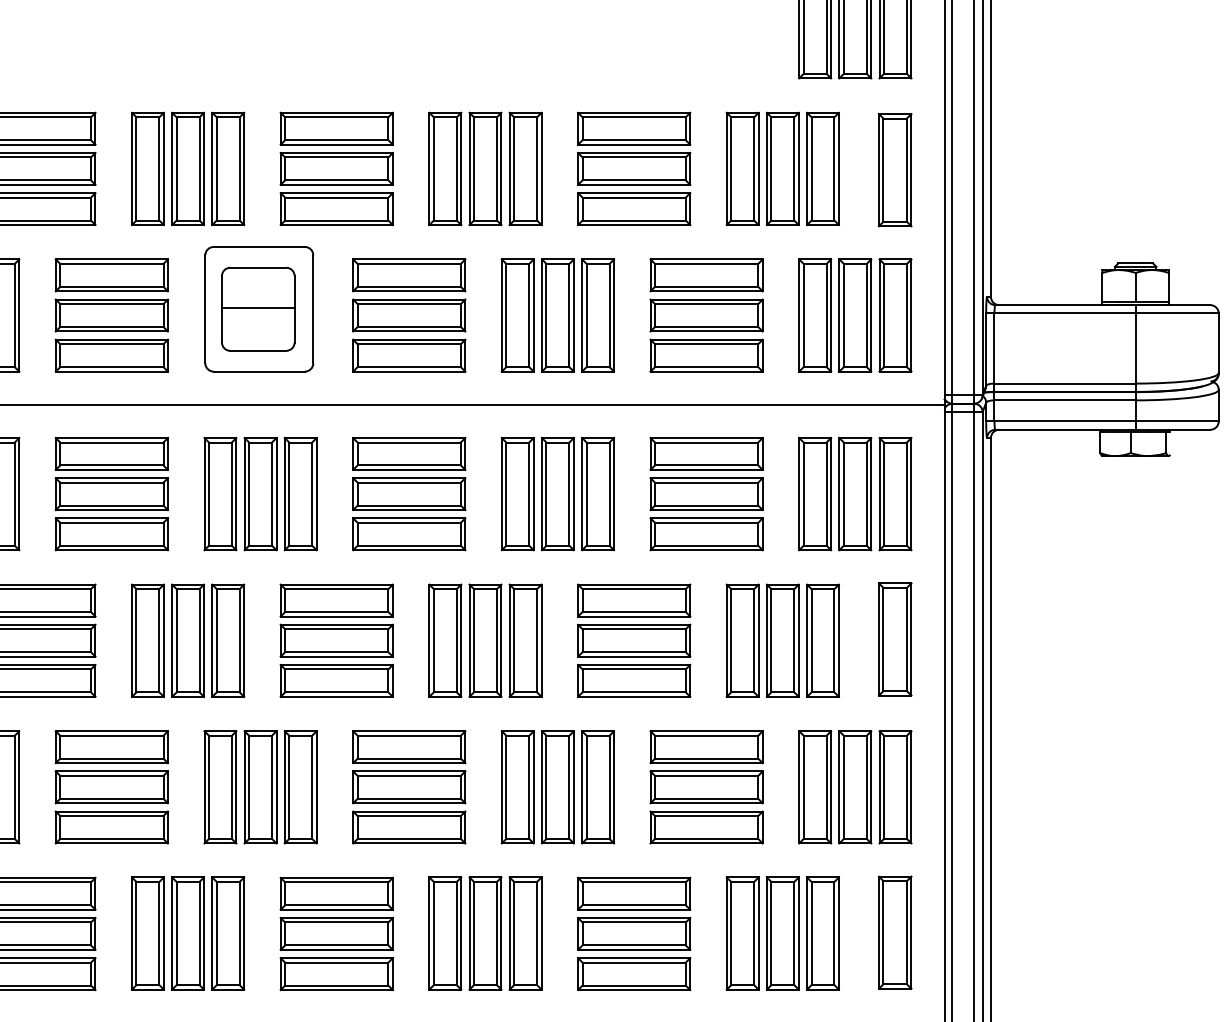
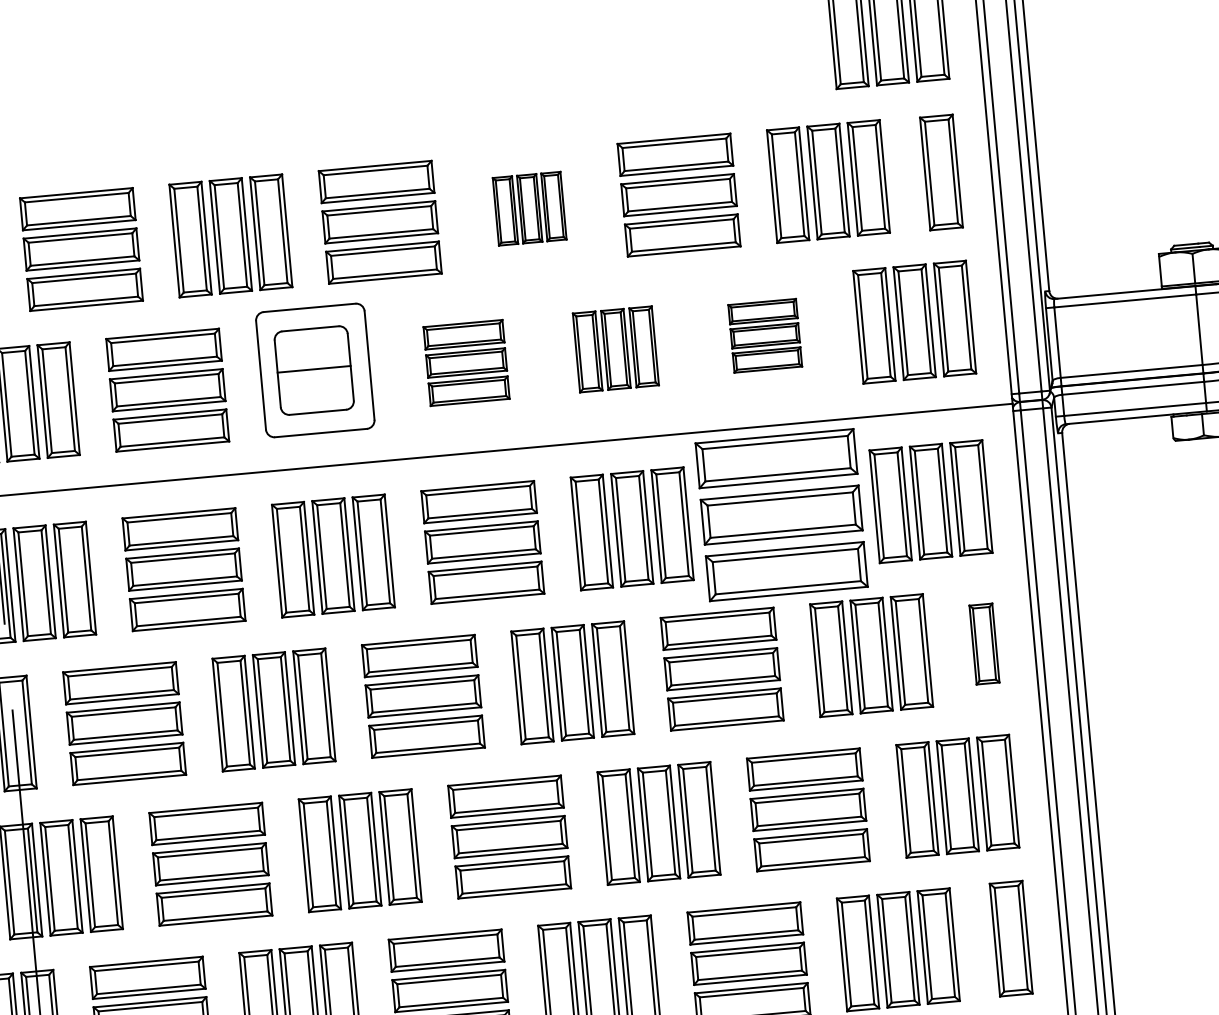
part: (485, 168) -> (529, 208), size x0.6
part: (409, 315) -> (466, 362), size x0.7
part: (557, 315) -> (615, 349), size x0.7
part: (706, 315) -> (765, 335), size x0.6
part: (706, 494) -> (781, 515), size x1.4
part: (895, 639) -> (984, 644), size x0.7

